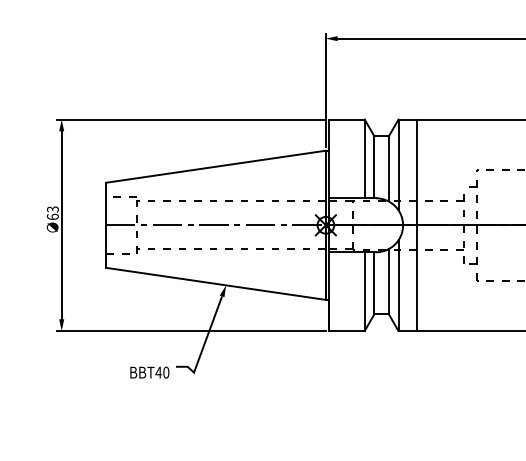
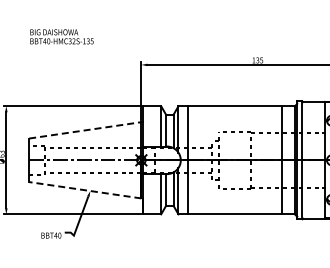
line: (216, 166) -> (85, 130), solid -> dashed
line: (216, 284) -> (85, 190), solid -> dashed

